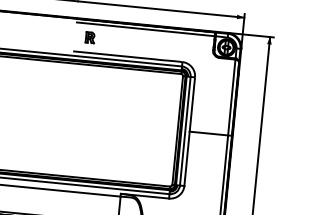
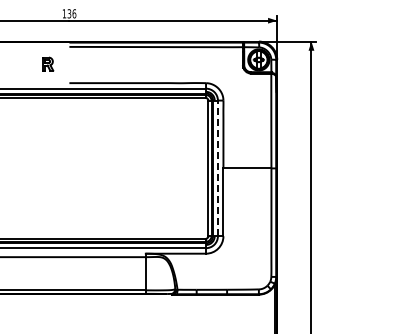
part: (90, 37) -> (48, 63), moved
line: (184, 131) -> (217, 168), solid -> dashed

